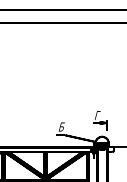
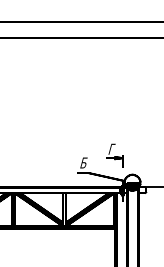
part: (99, 120) -> (114, 155), moved

